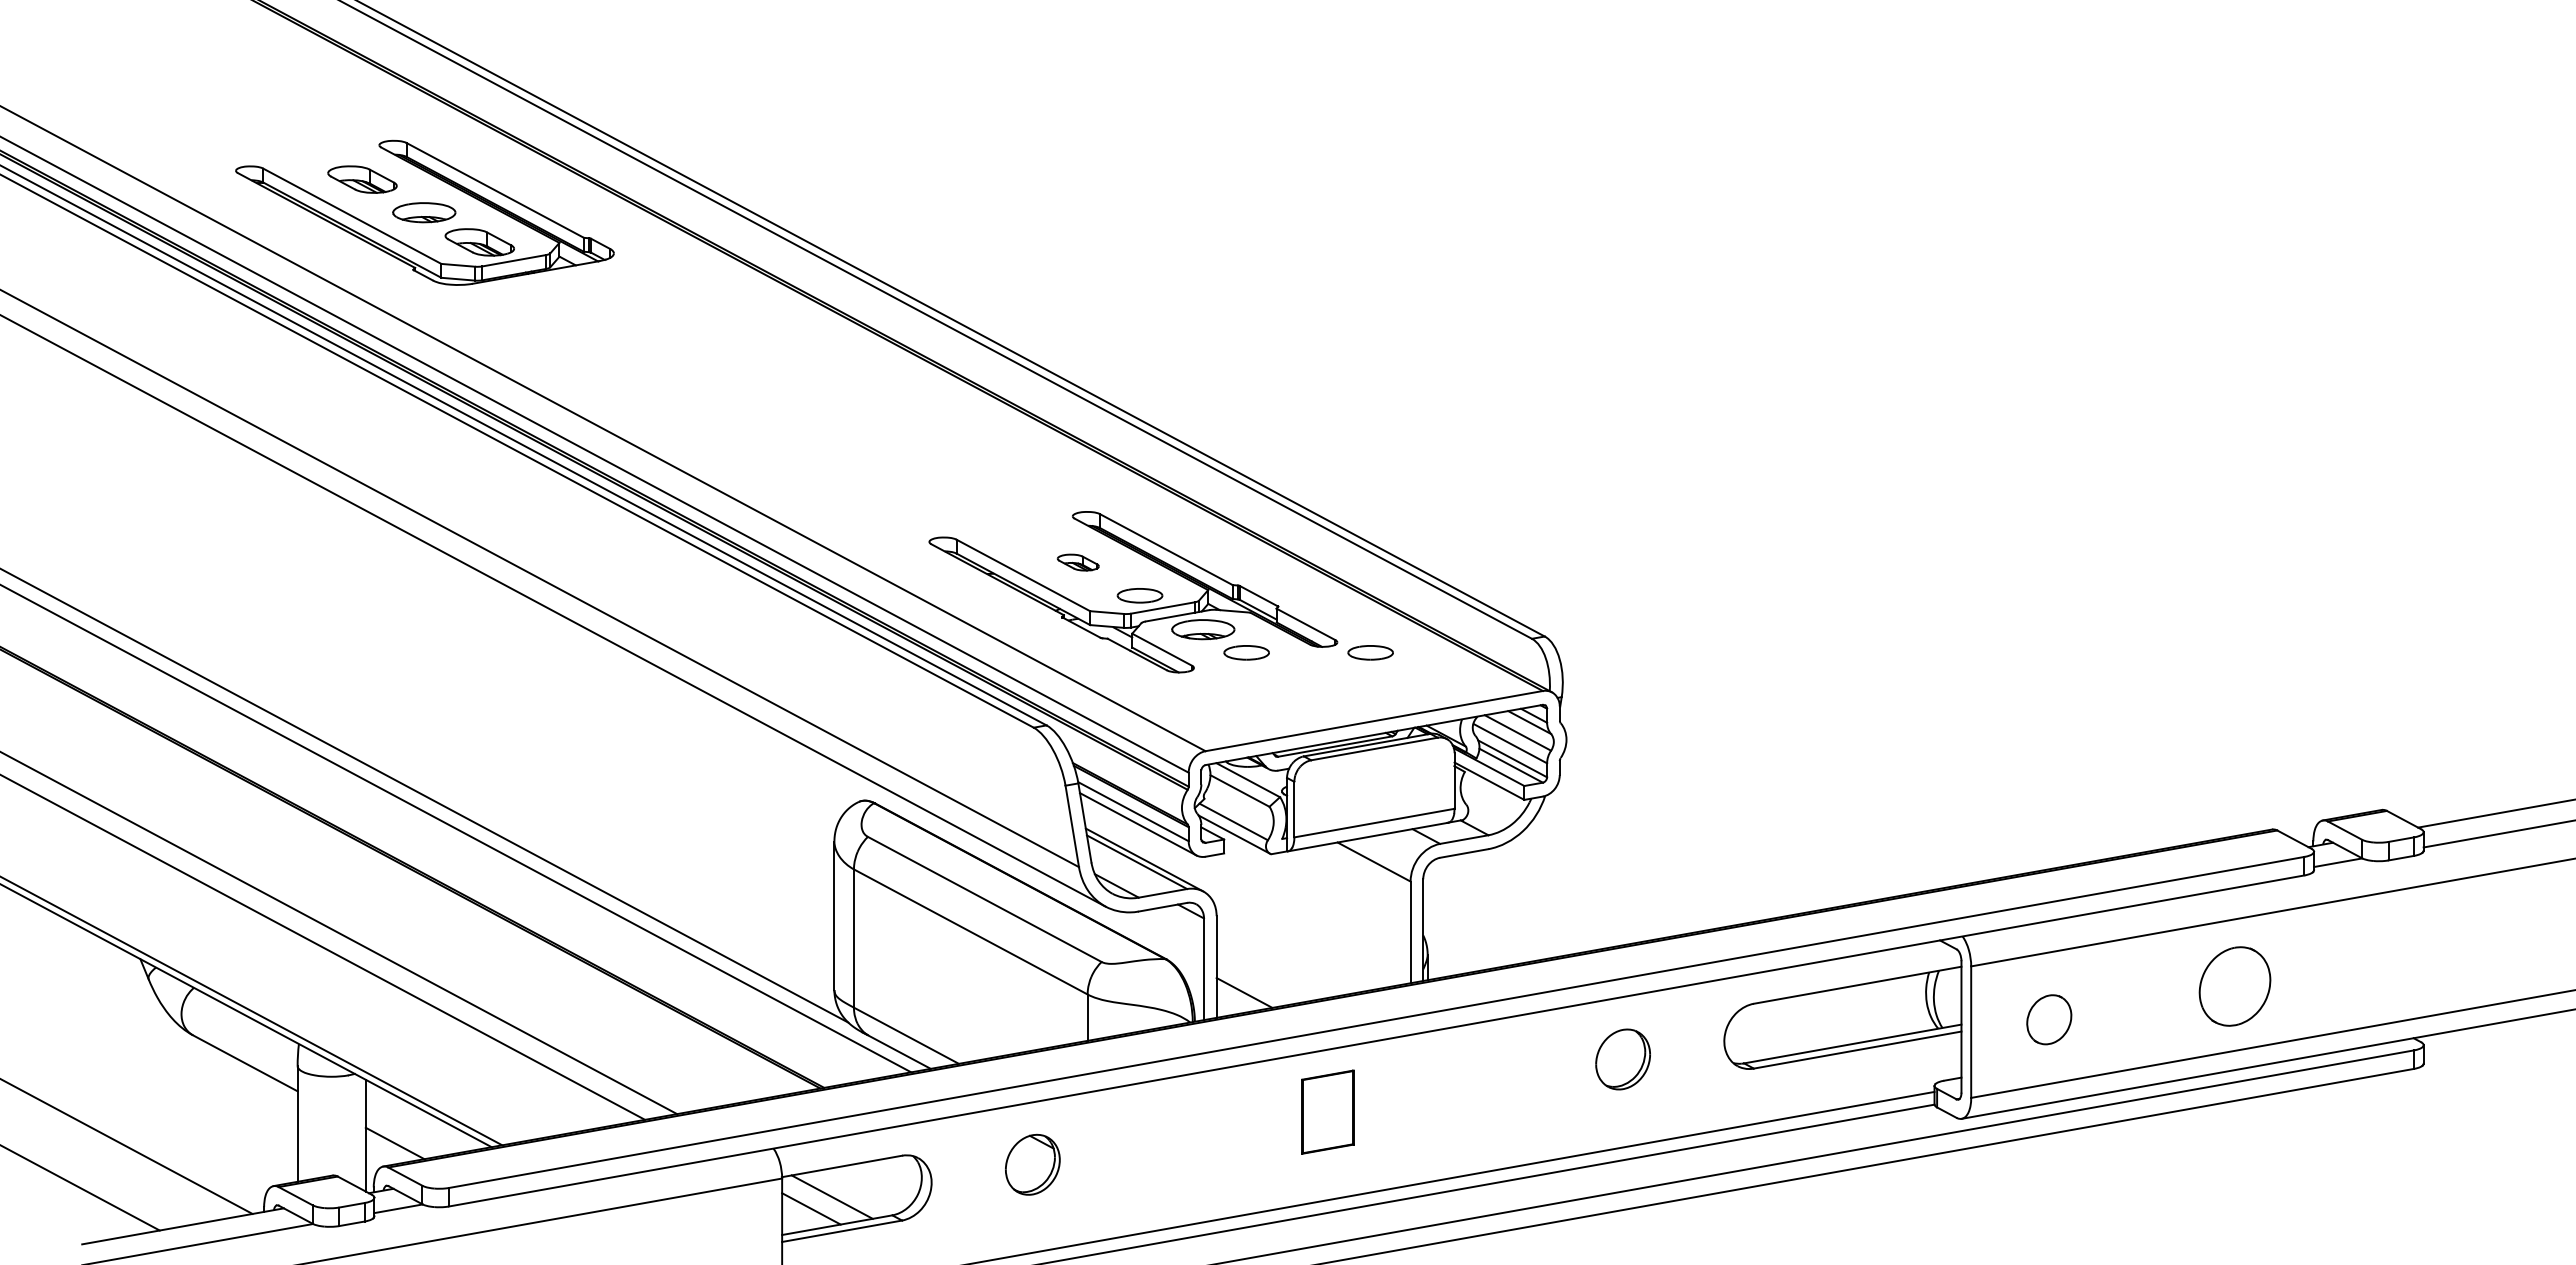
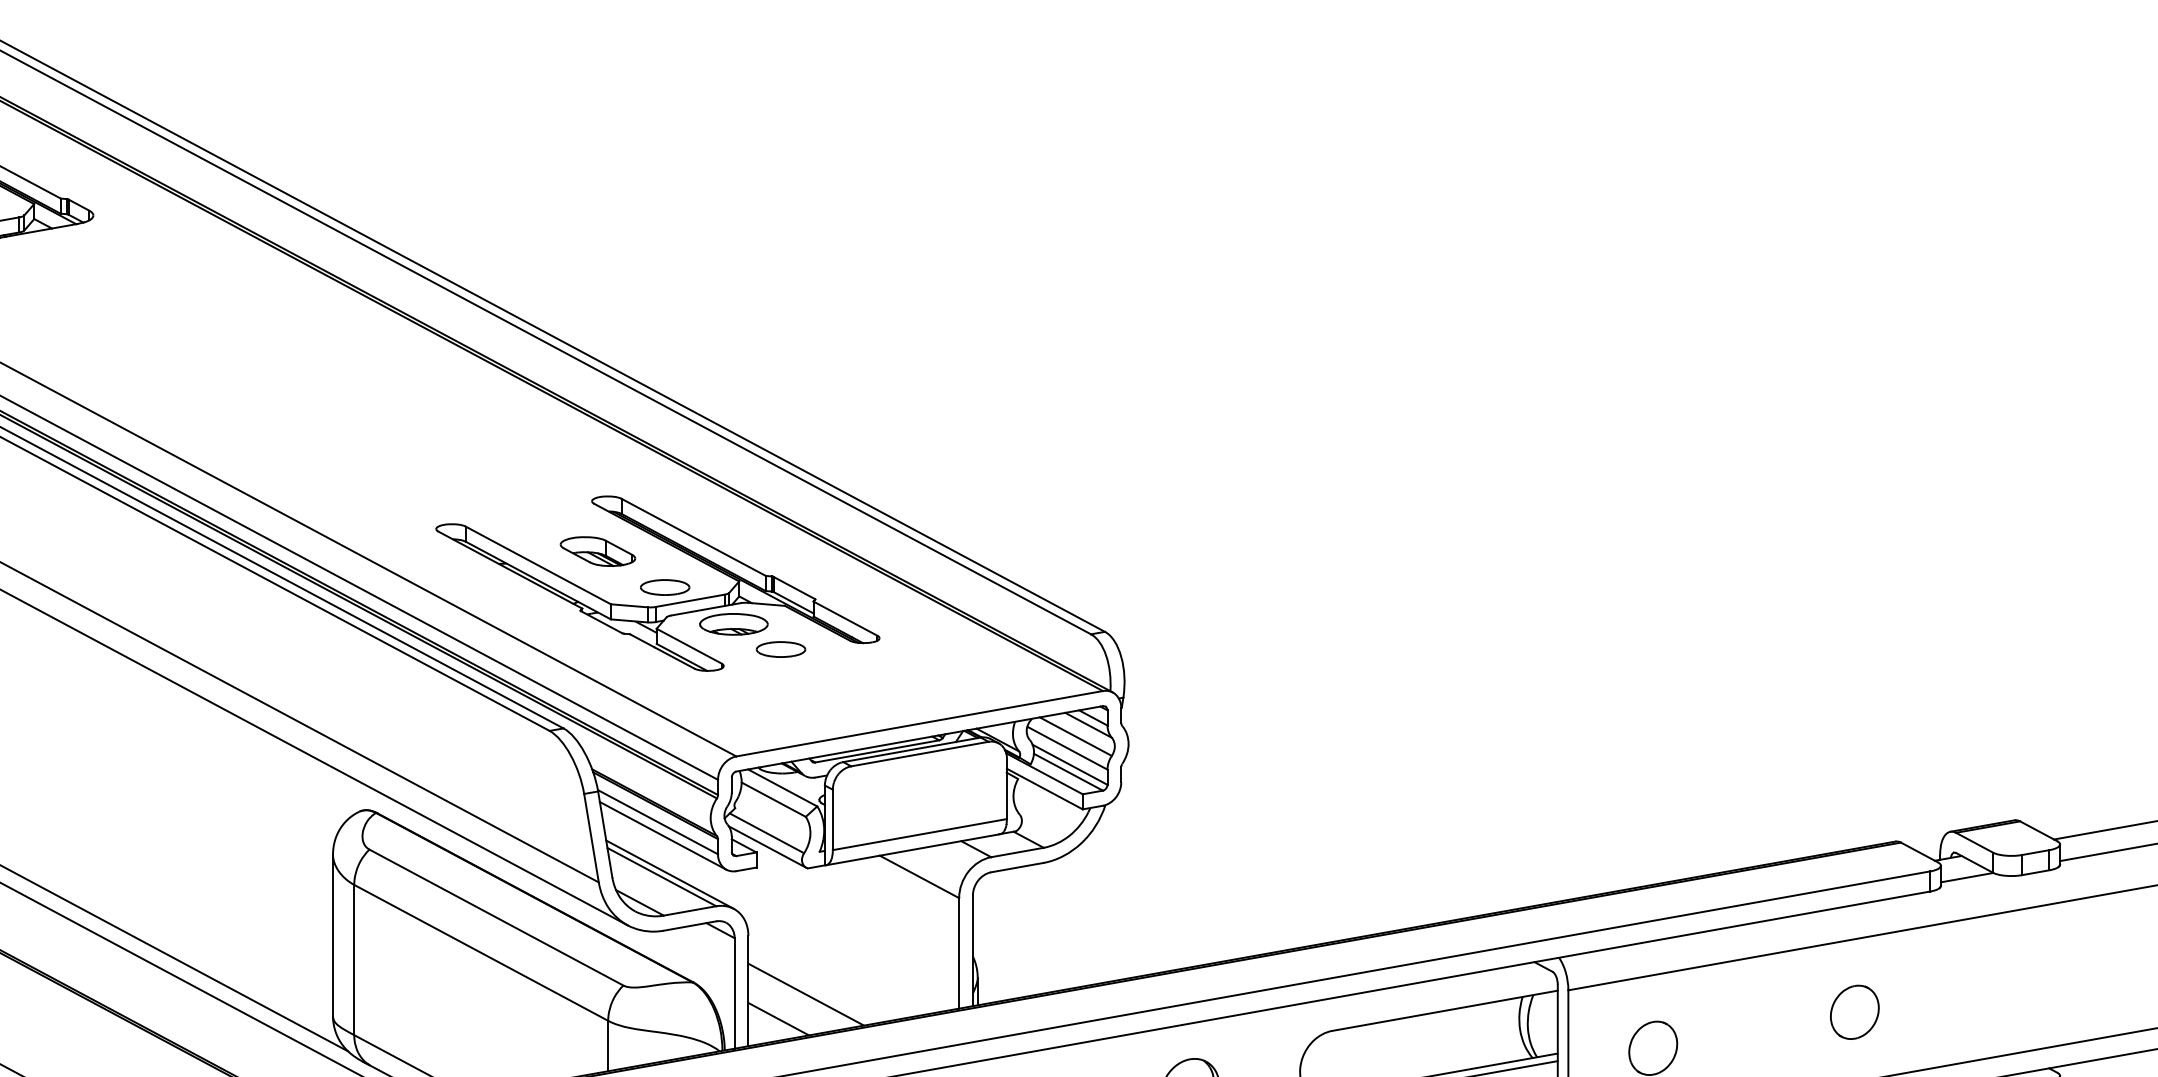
part: (1078, 562) -> (598, 551), size x1.67
part: (1370, 652) -> (915, 649), removed
line: (1269, 969) -> (805, 993), added
part: (2234, 986) -> (1854, 1012), size x0.62

